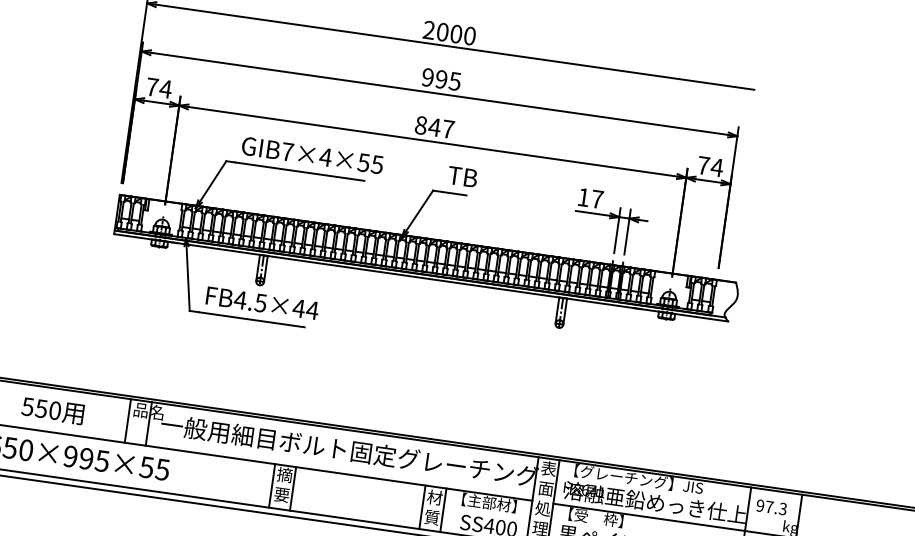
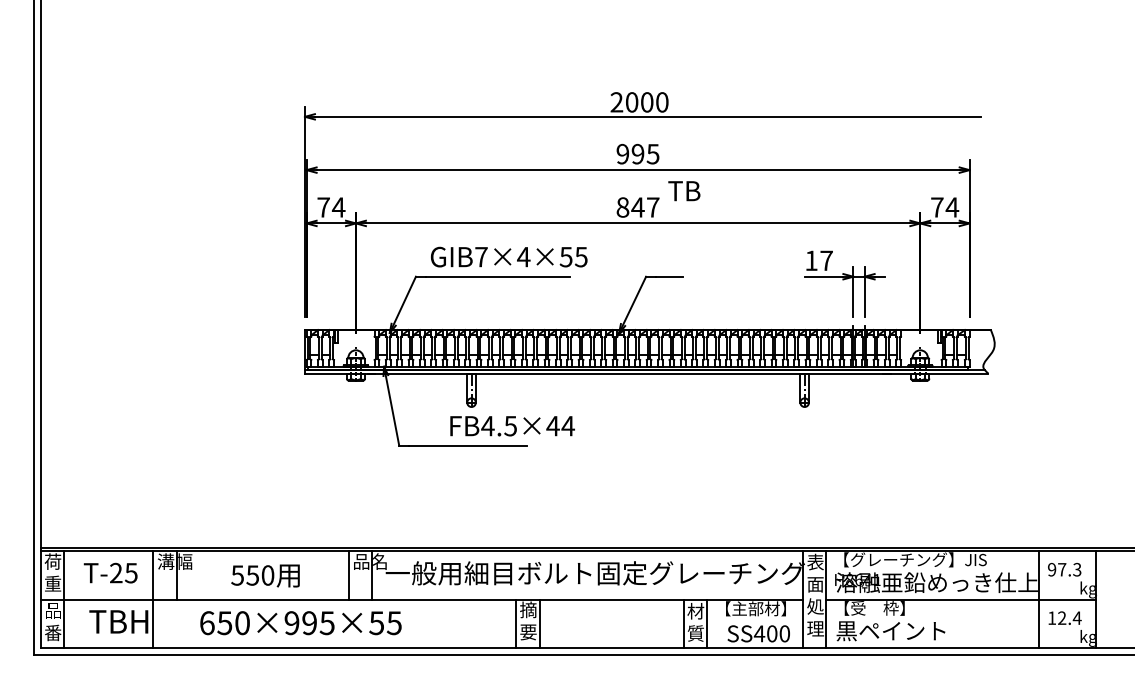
text: (462, 177) -> (684, 191), moved
text: (262, 303) -> (512, 426), moved

